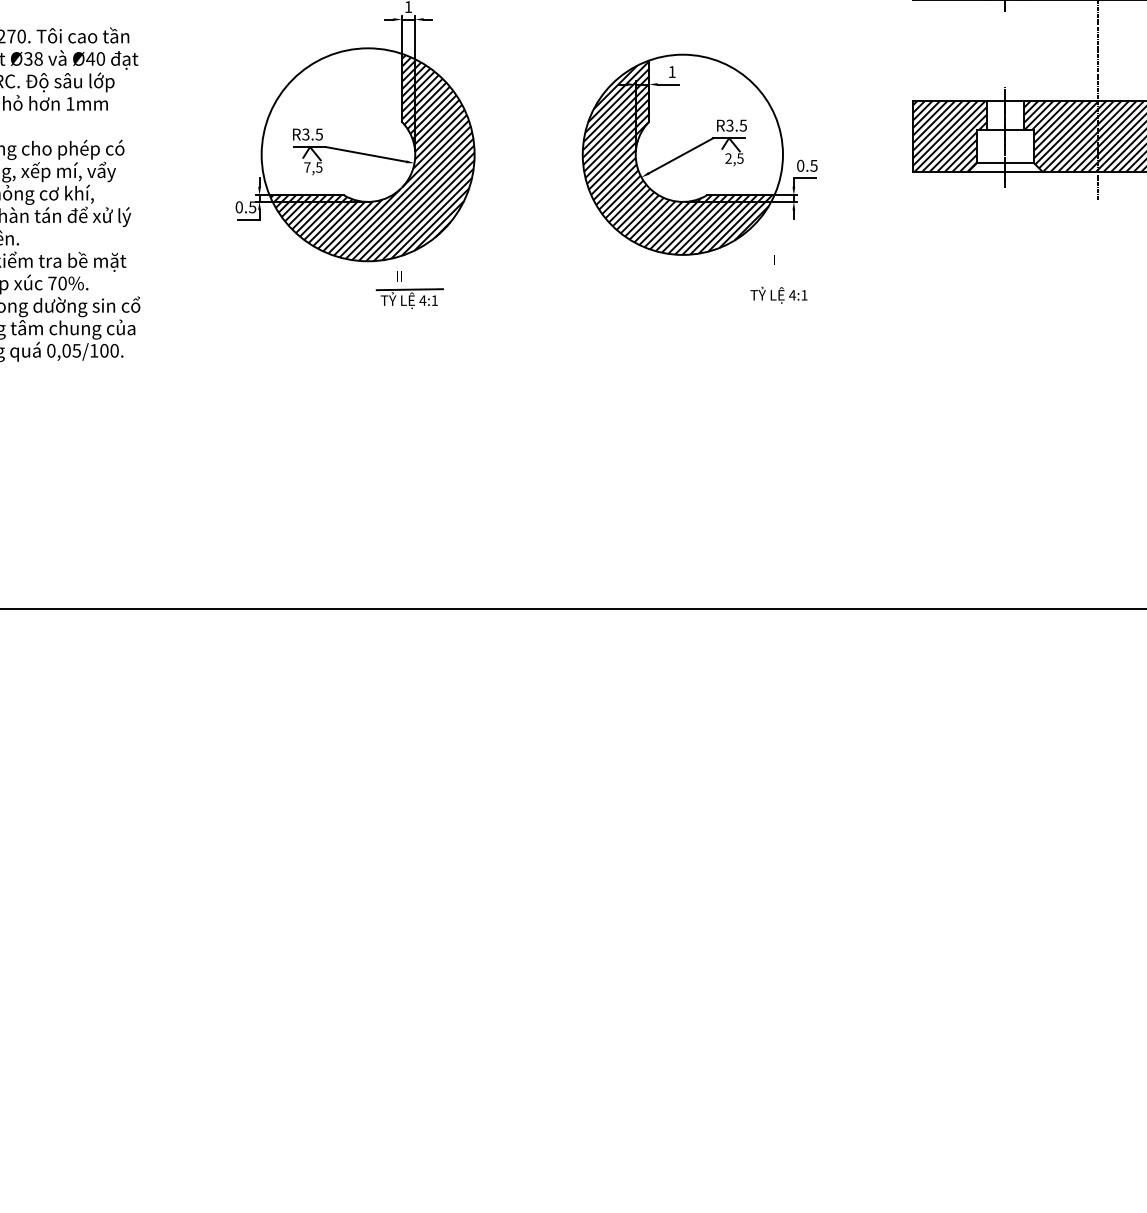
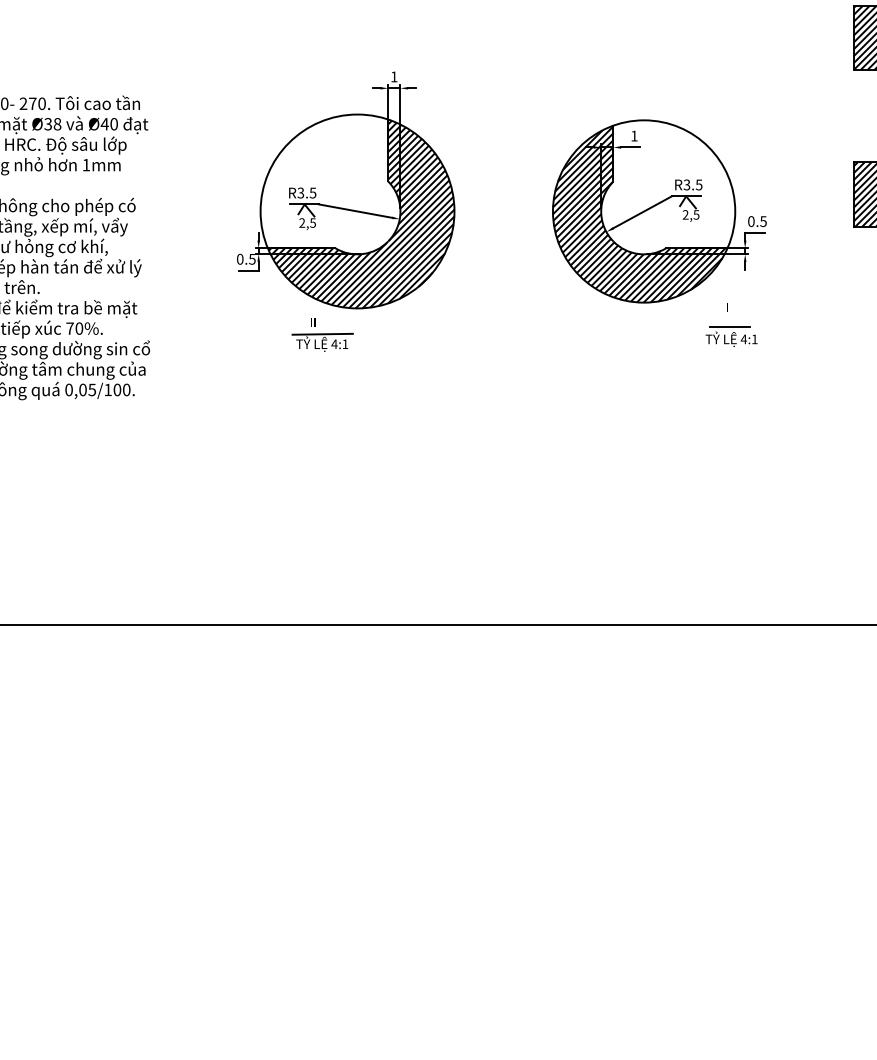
text: (307, 167) -> (302, 223), 7,5 -> 2,5
line: (777, 281) -> (730, 326), added
part: (409, 289) -> (322, 334), moved

